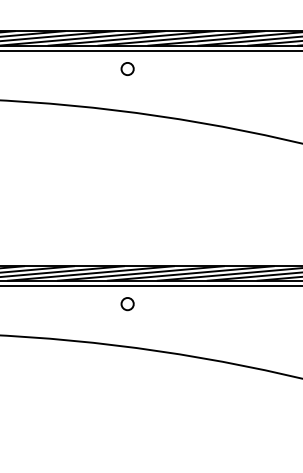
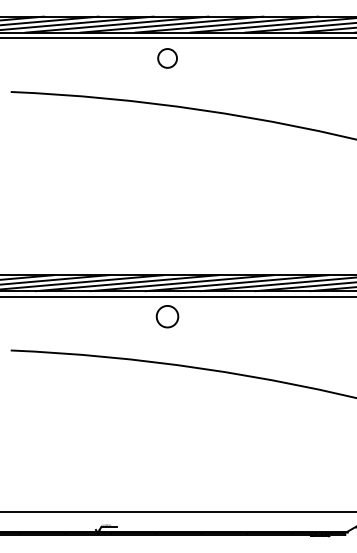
circle: (127, 68) -> (167, 57), size x1.4
circle: (127, 303) -> (167, 316), size x1.6

